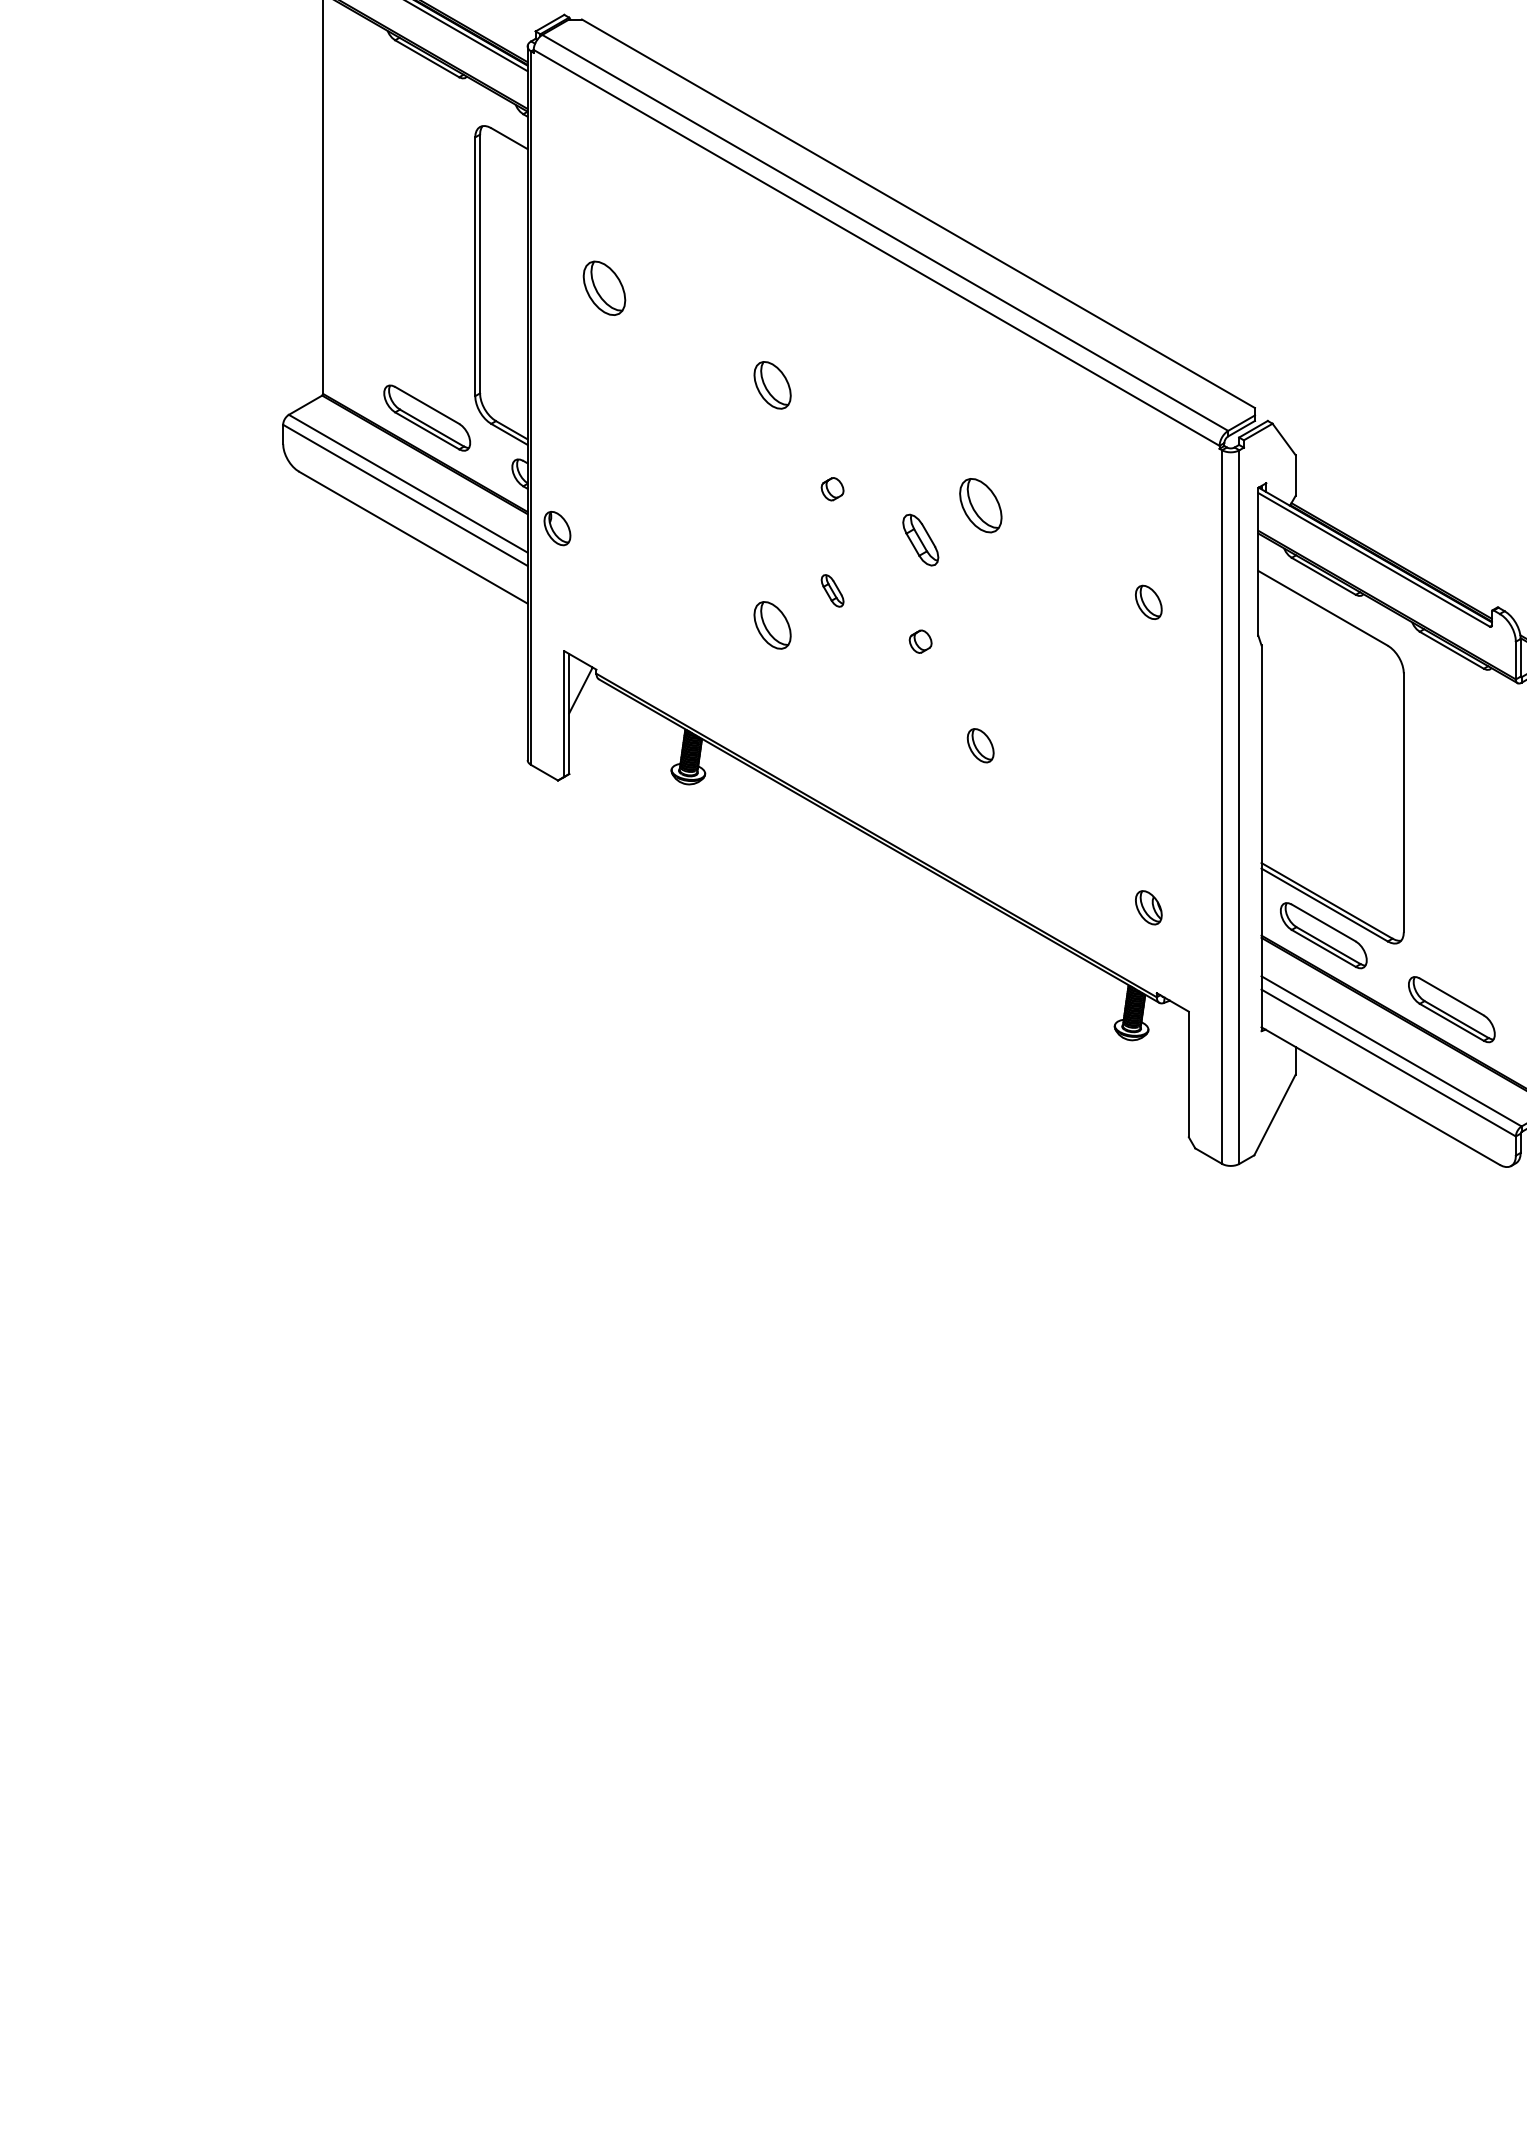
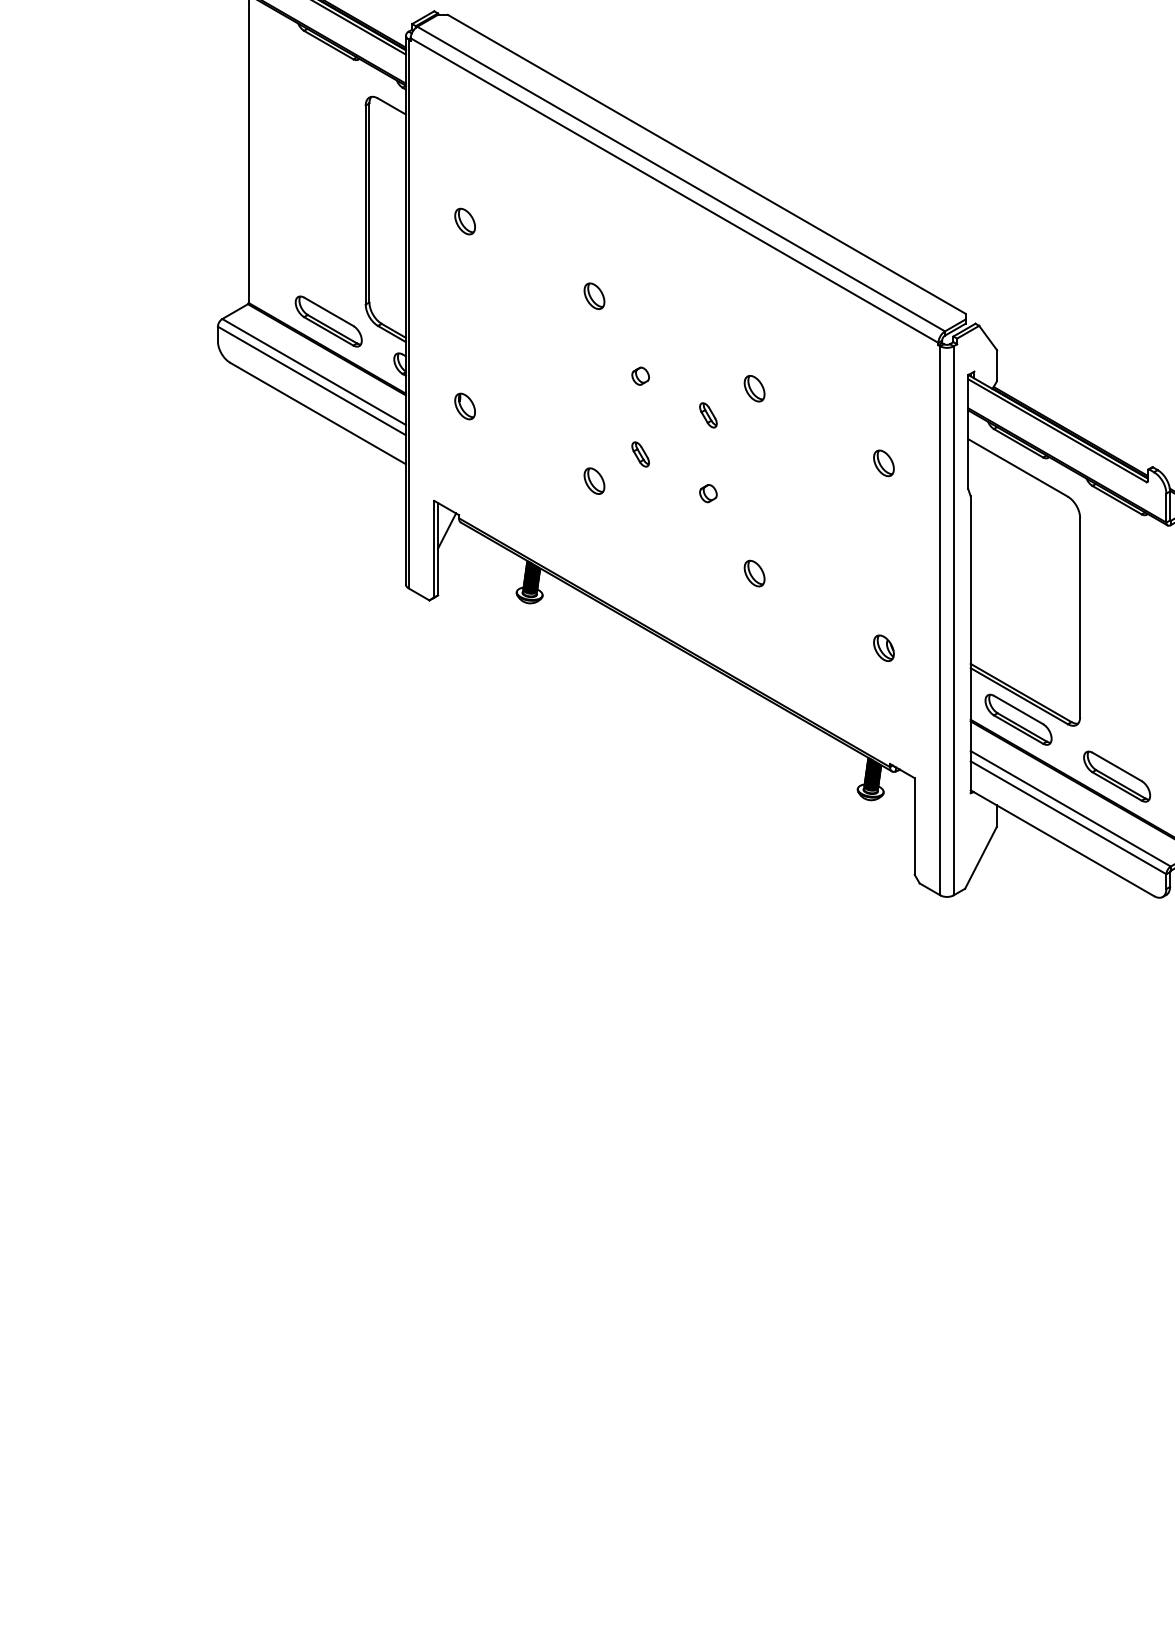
part: (604, 287) -> (465, 221), size x0.62
part: (772, 384) -> (594, 295), size x0.71
part: (980, 504) -> (754, 388), size x0.62
part: (557, 528) -> (465, 406), moved
part: (920, 539) -> (708, 414), size x0.62
part: (772, 625) -> (594, 481), size x0.71
part: (1148, 907) -> (883, 648), moved

